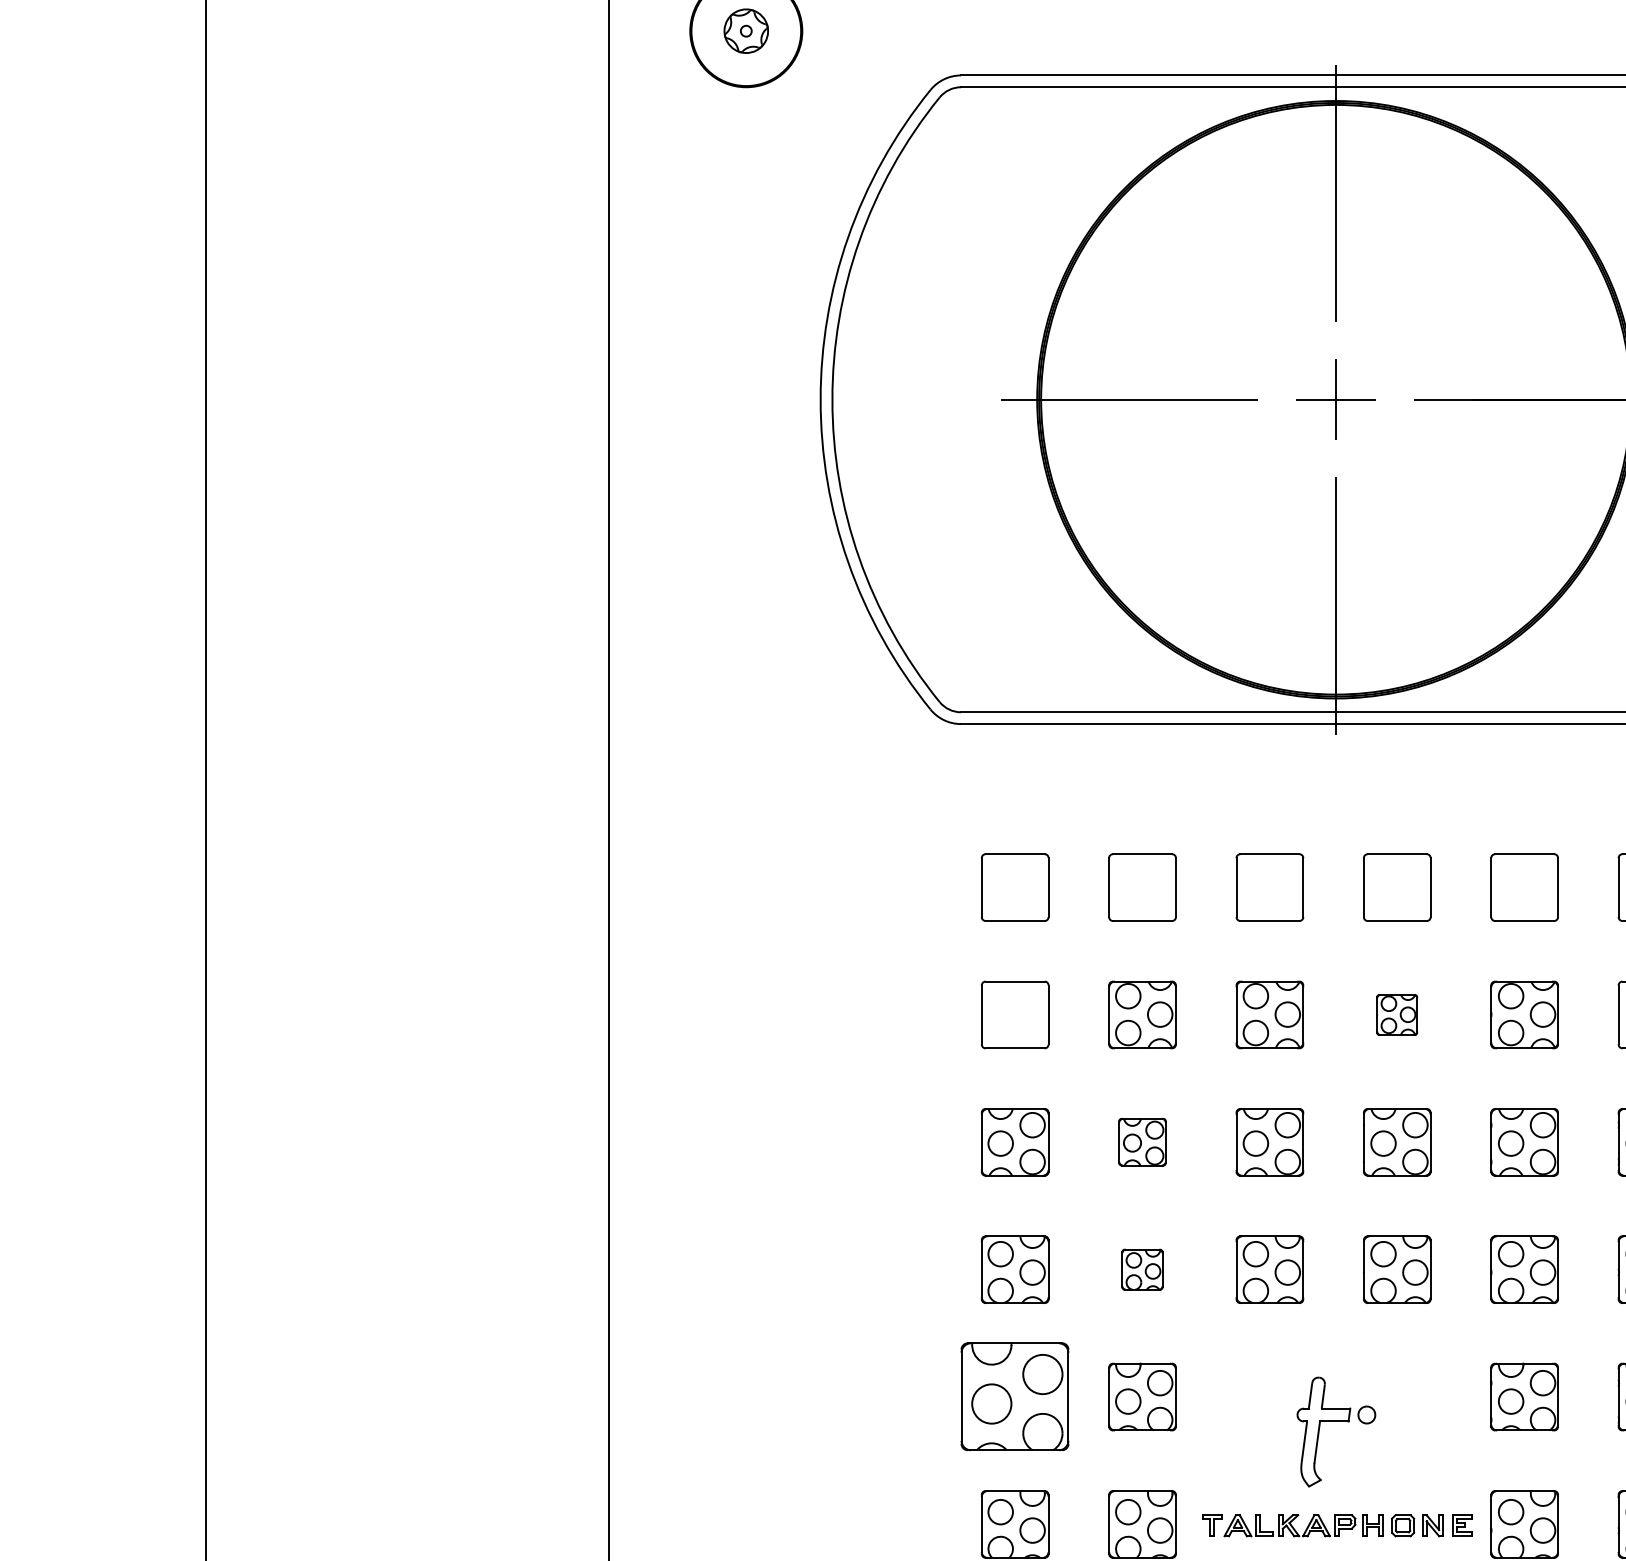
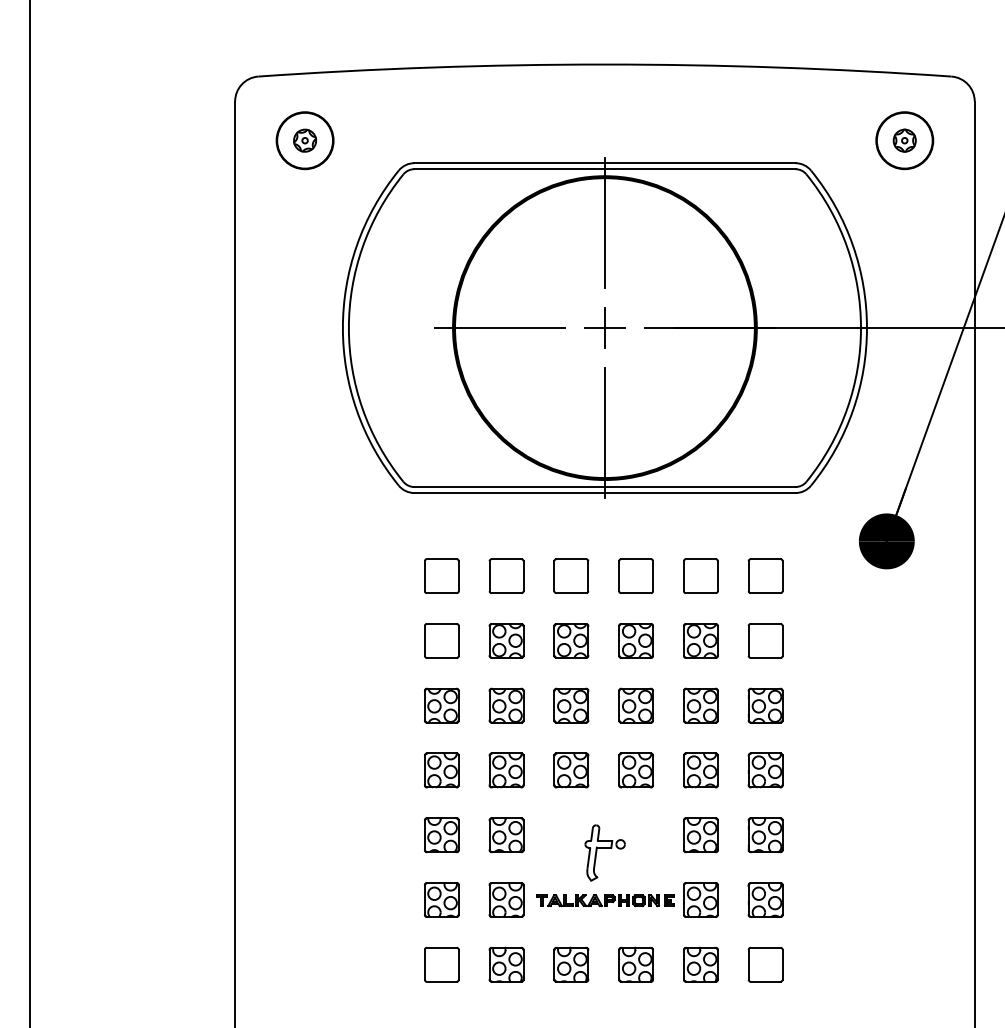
part: (1396, 1014) -> (635, 640), size x1.67
part: (1142, 1141) -> (506, 705), size x1.43
part: (1142, 1269) -> (506, 770), size x1.67
part: (1014, 1397) -> (441, 835), size x0.62

